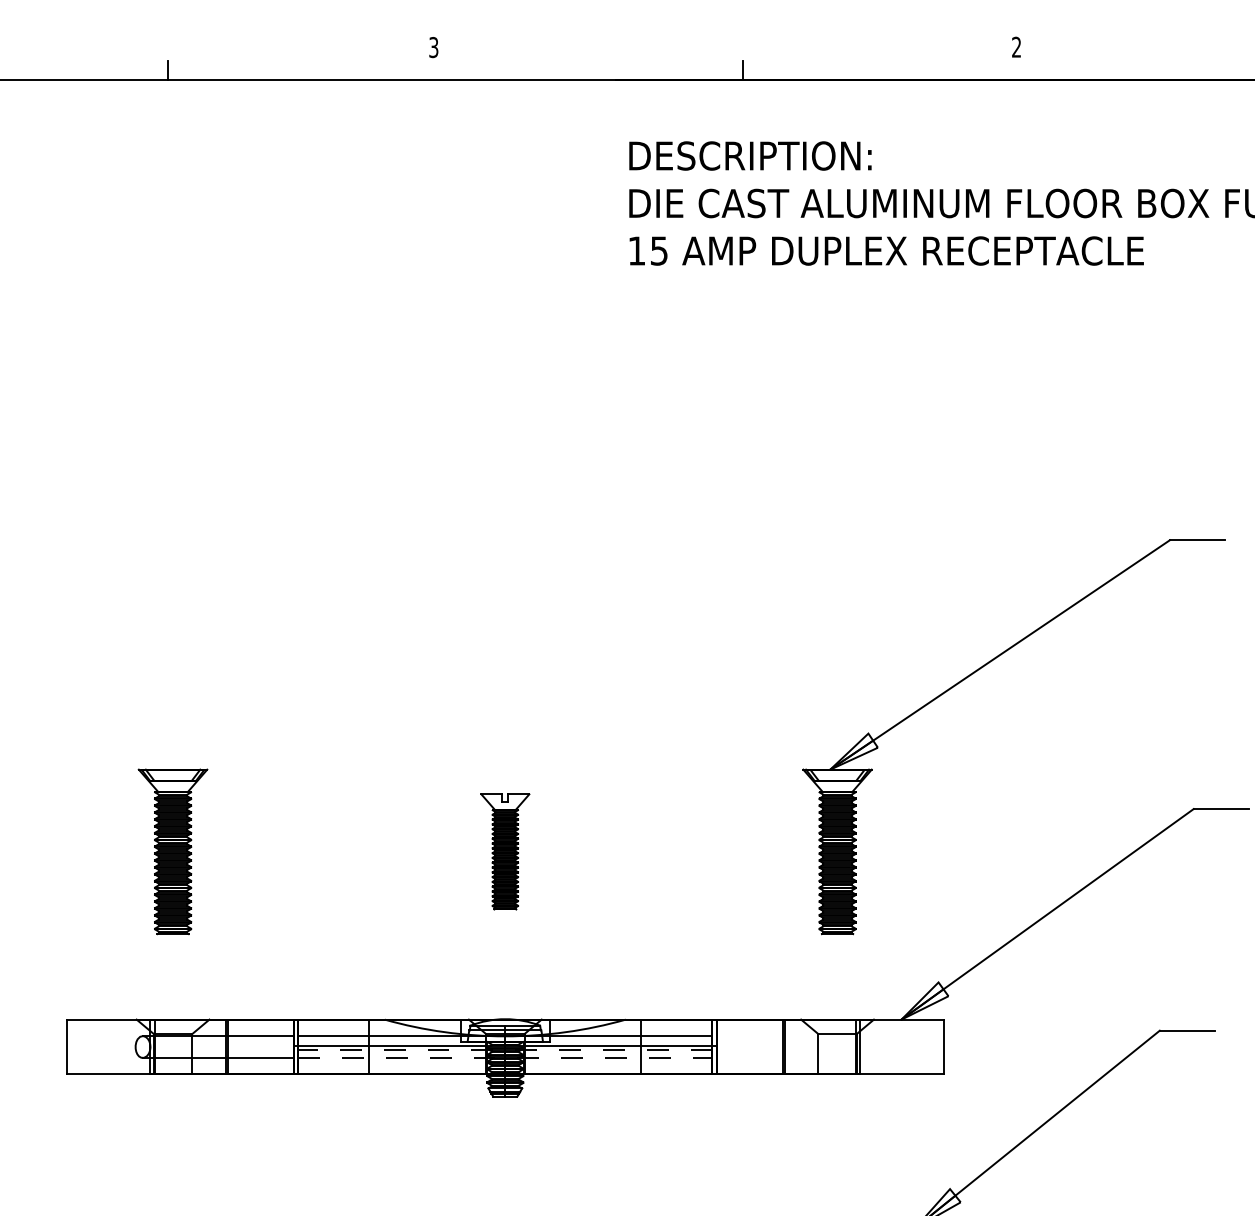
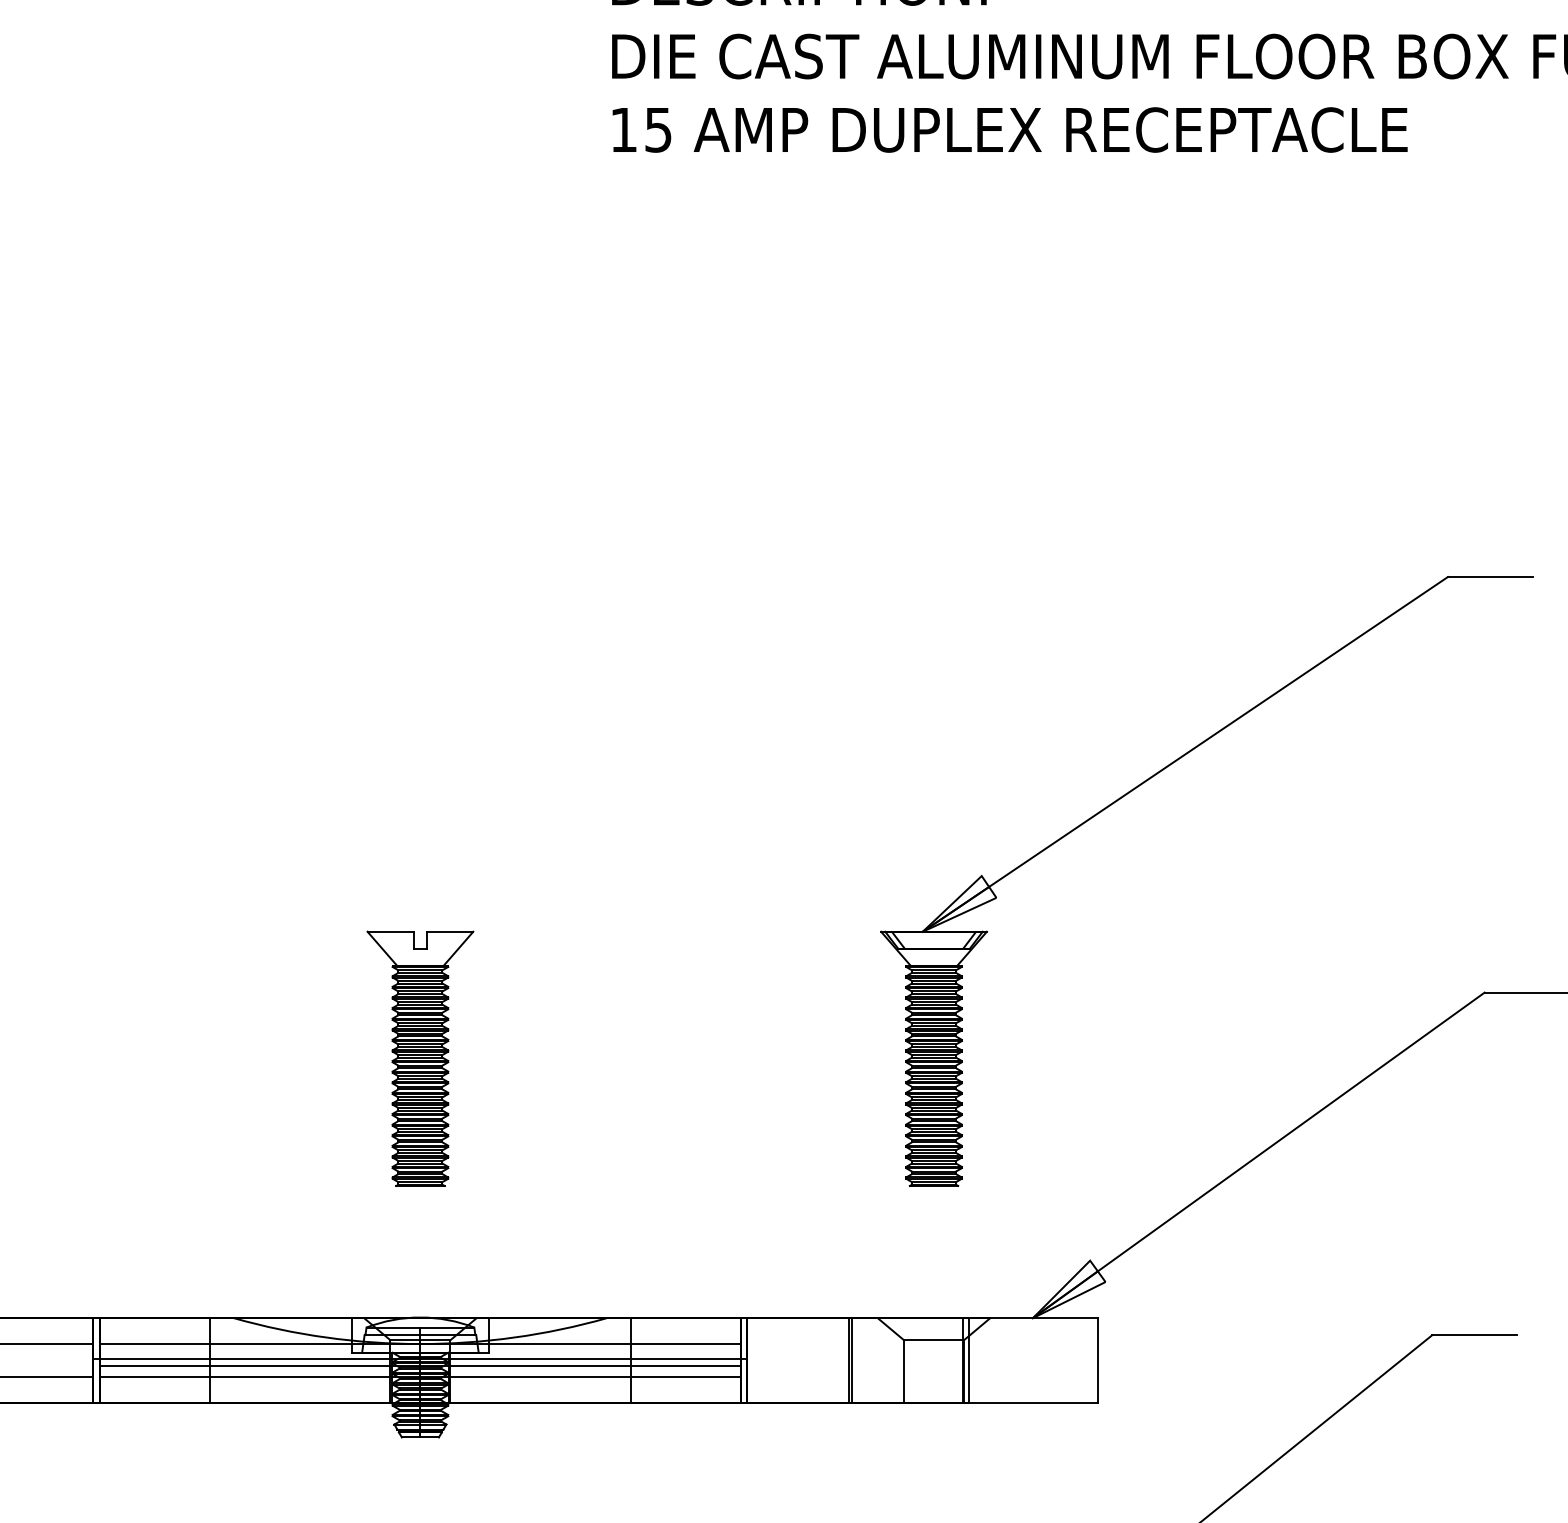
part: (505, 851) -> (420, 1058), size x1.43
line: (504, 1050) -> (419, 1365), dashed -> solid
line: (505, 1057) -> (420, 1376), dashed -> solid

